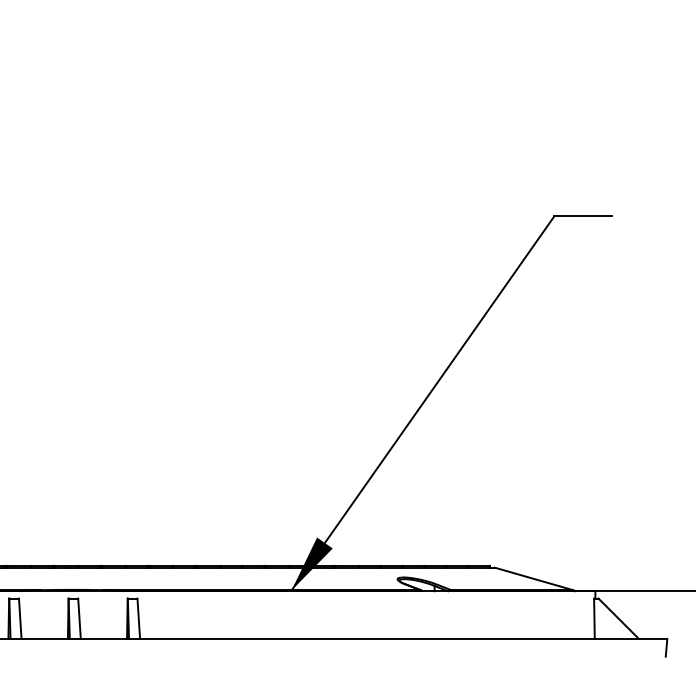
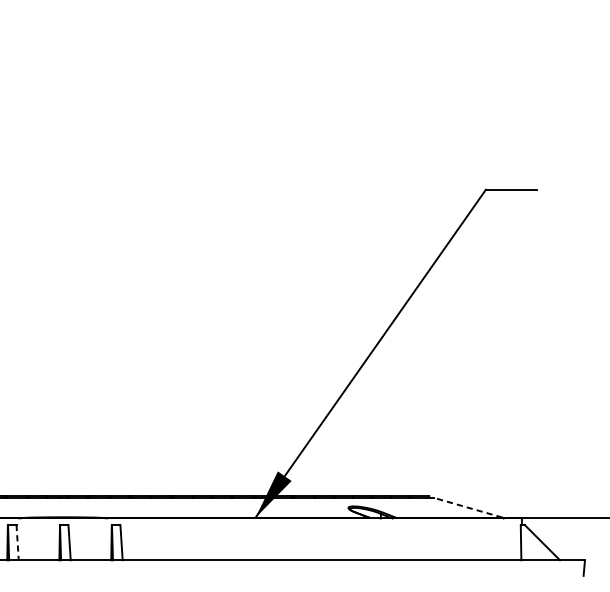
line: (534, 578) -> (468, 507), solid -> dashed
line: (20, 619) -> (17, 543), solid -> dashed

